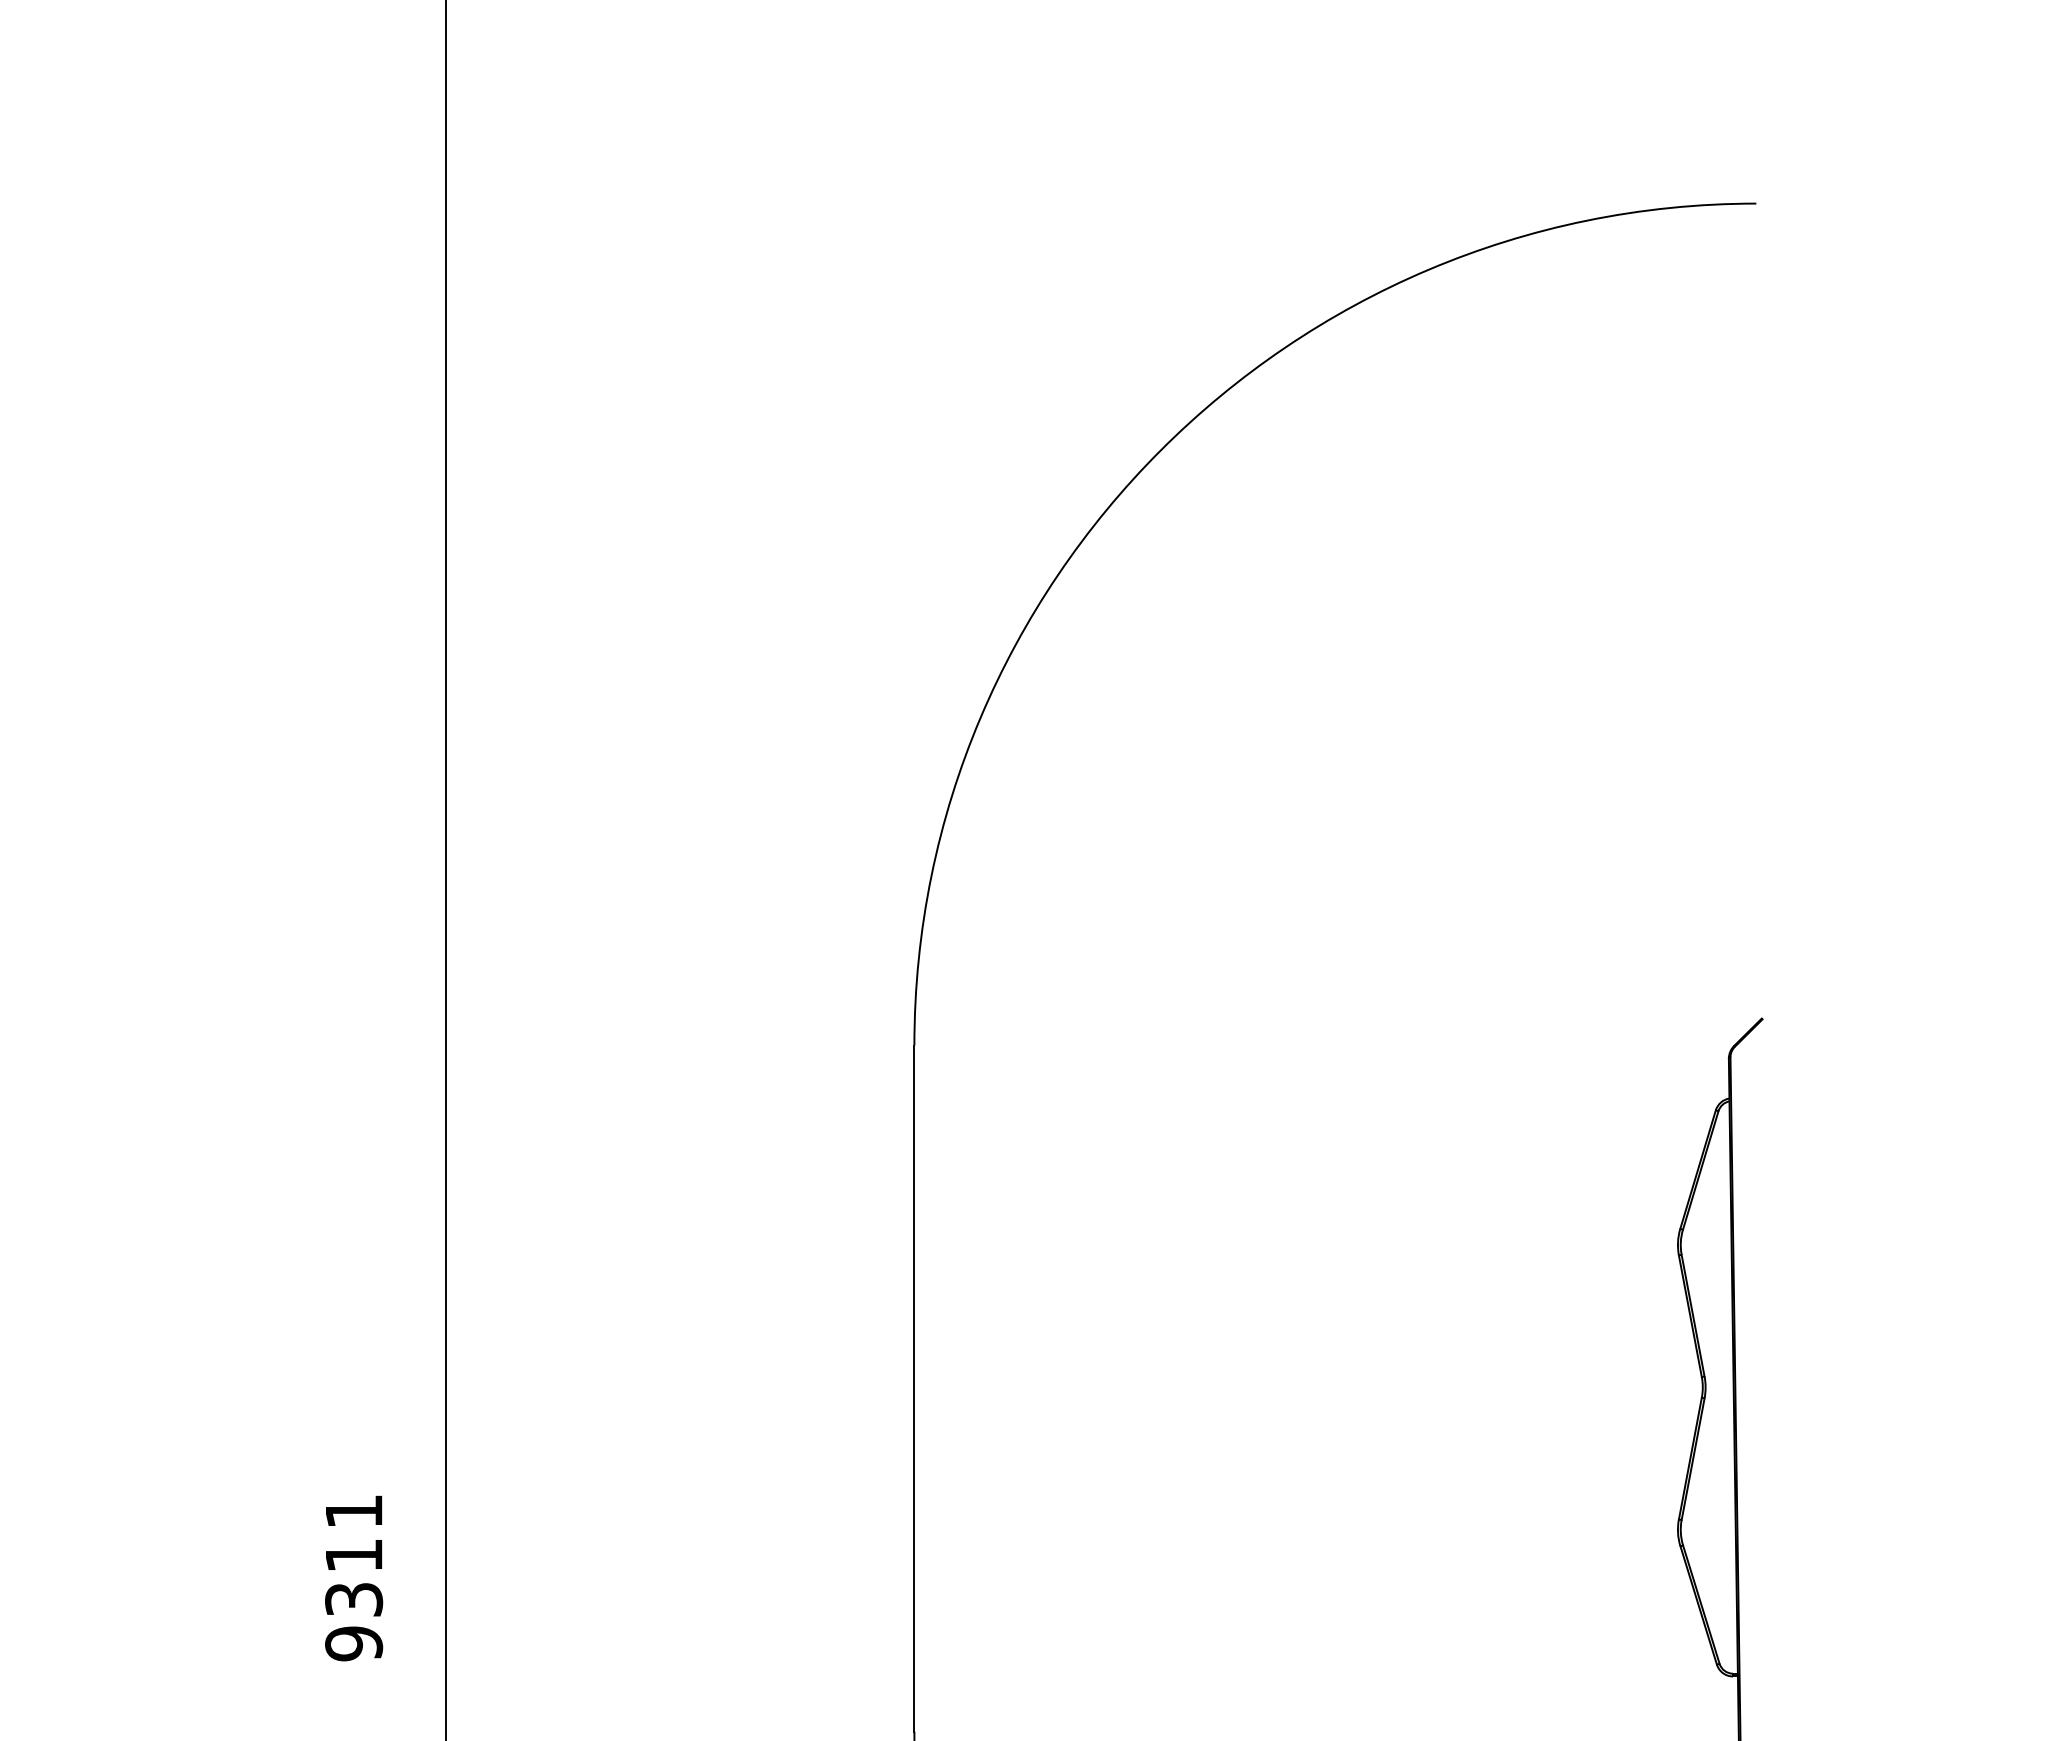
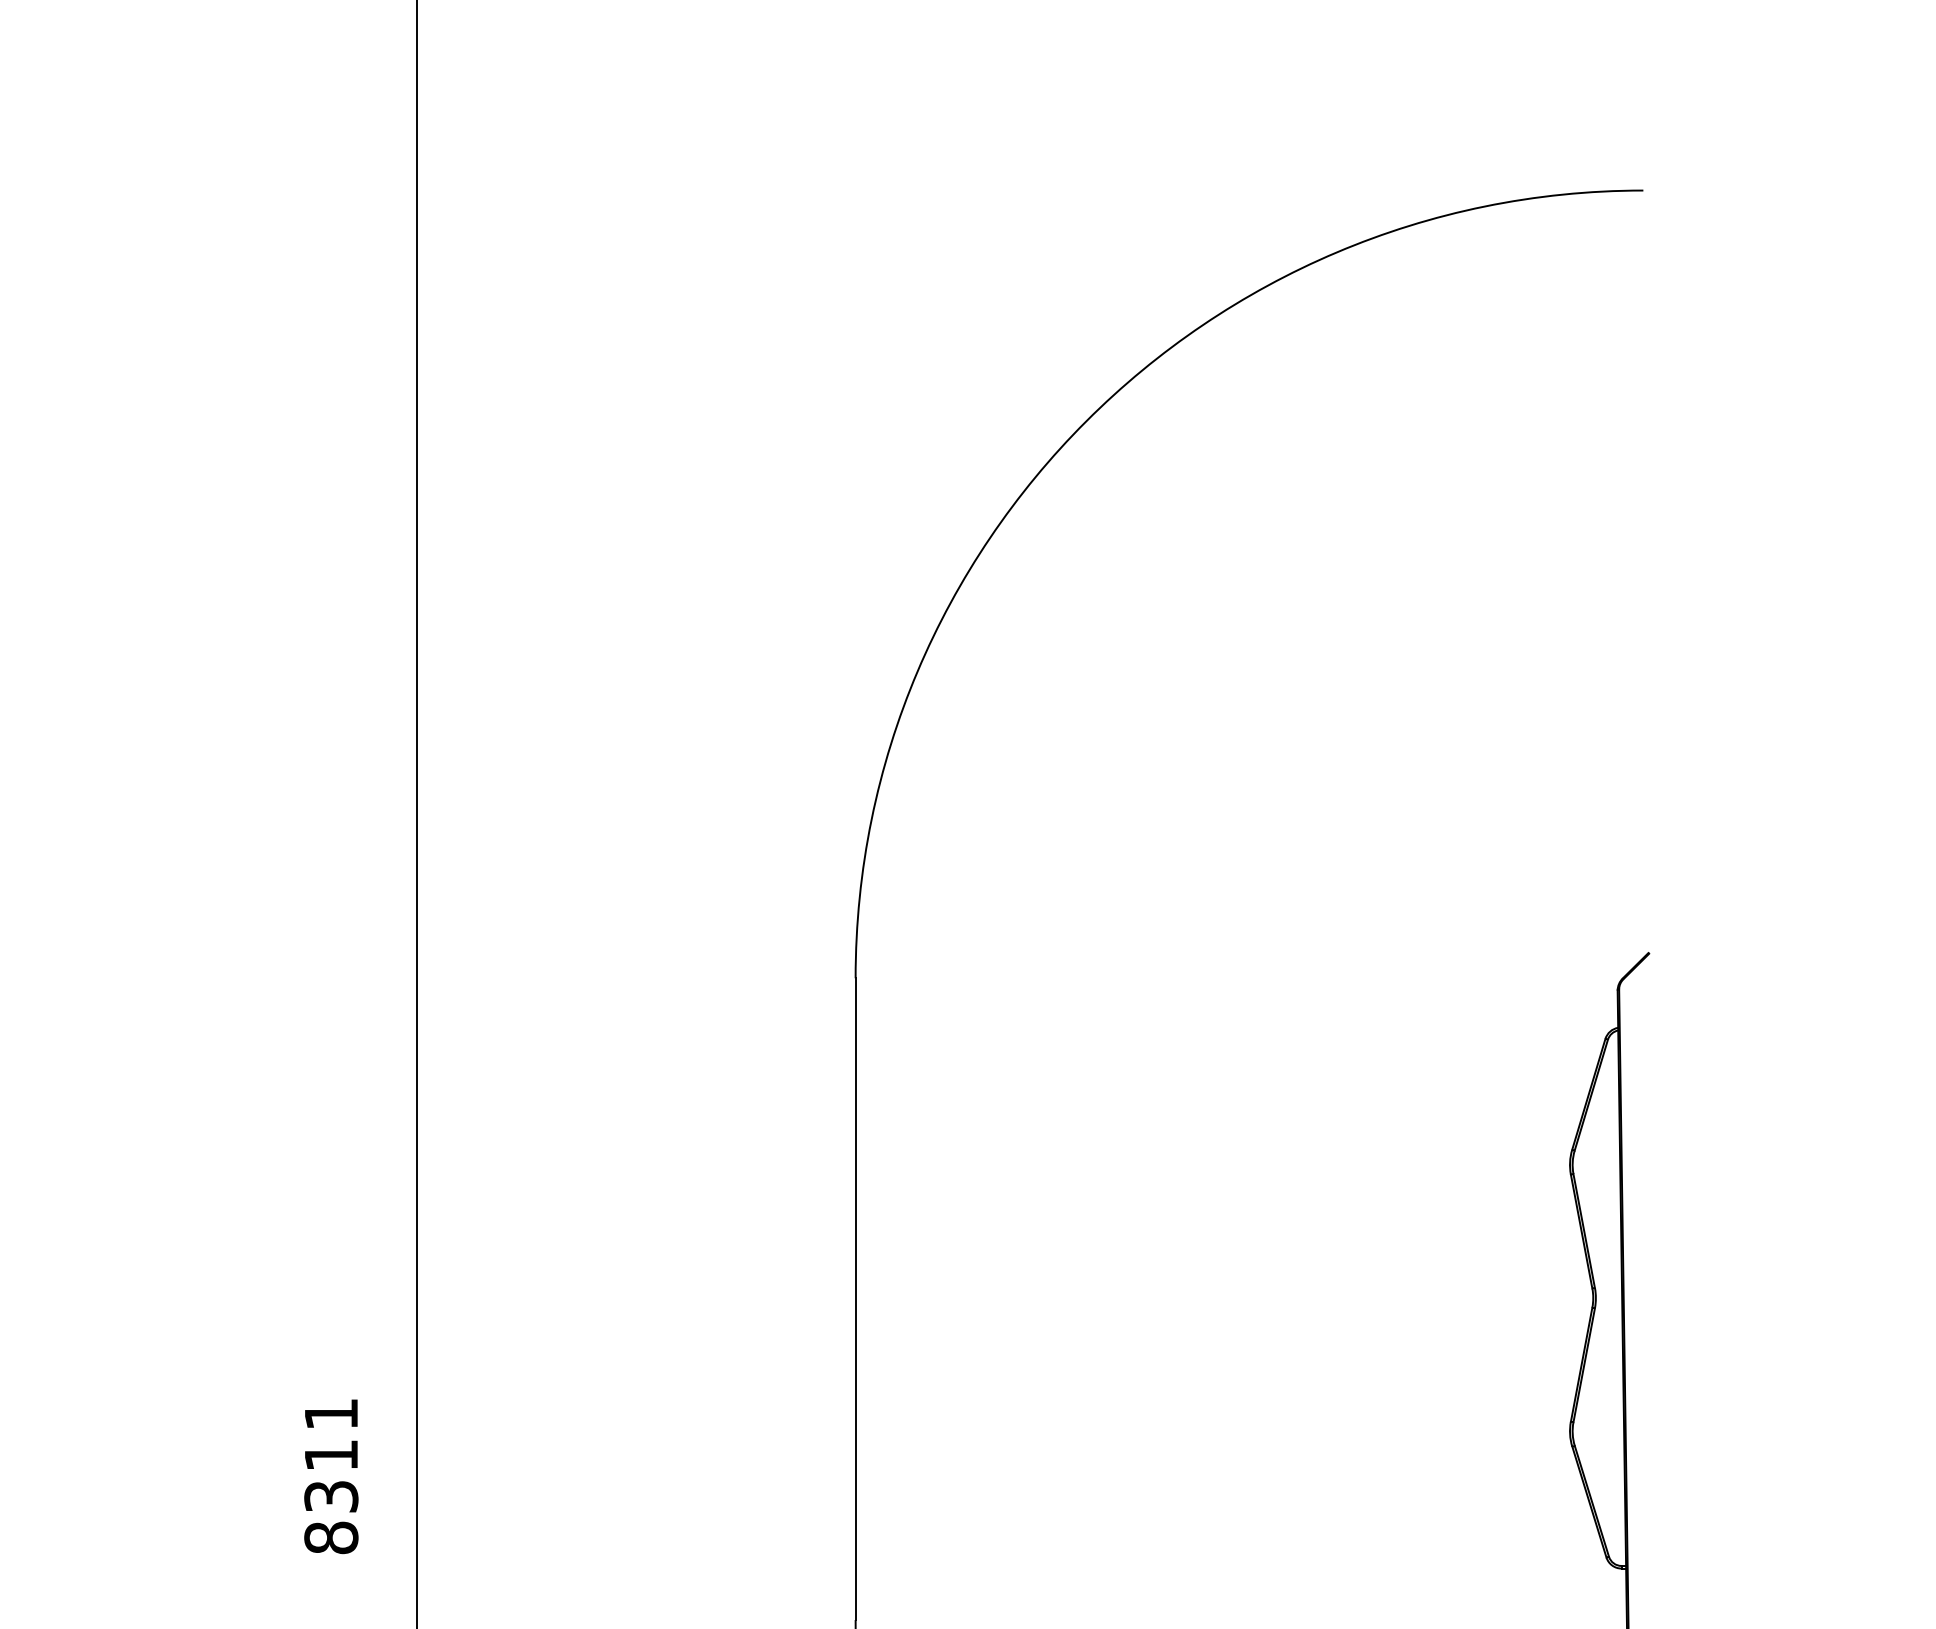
text: (354, 1643) -> (331, 1537), 9311 -> 8311

